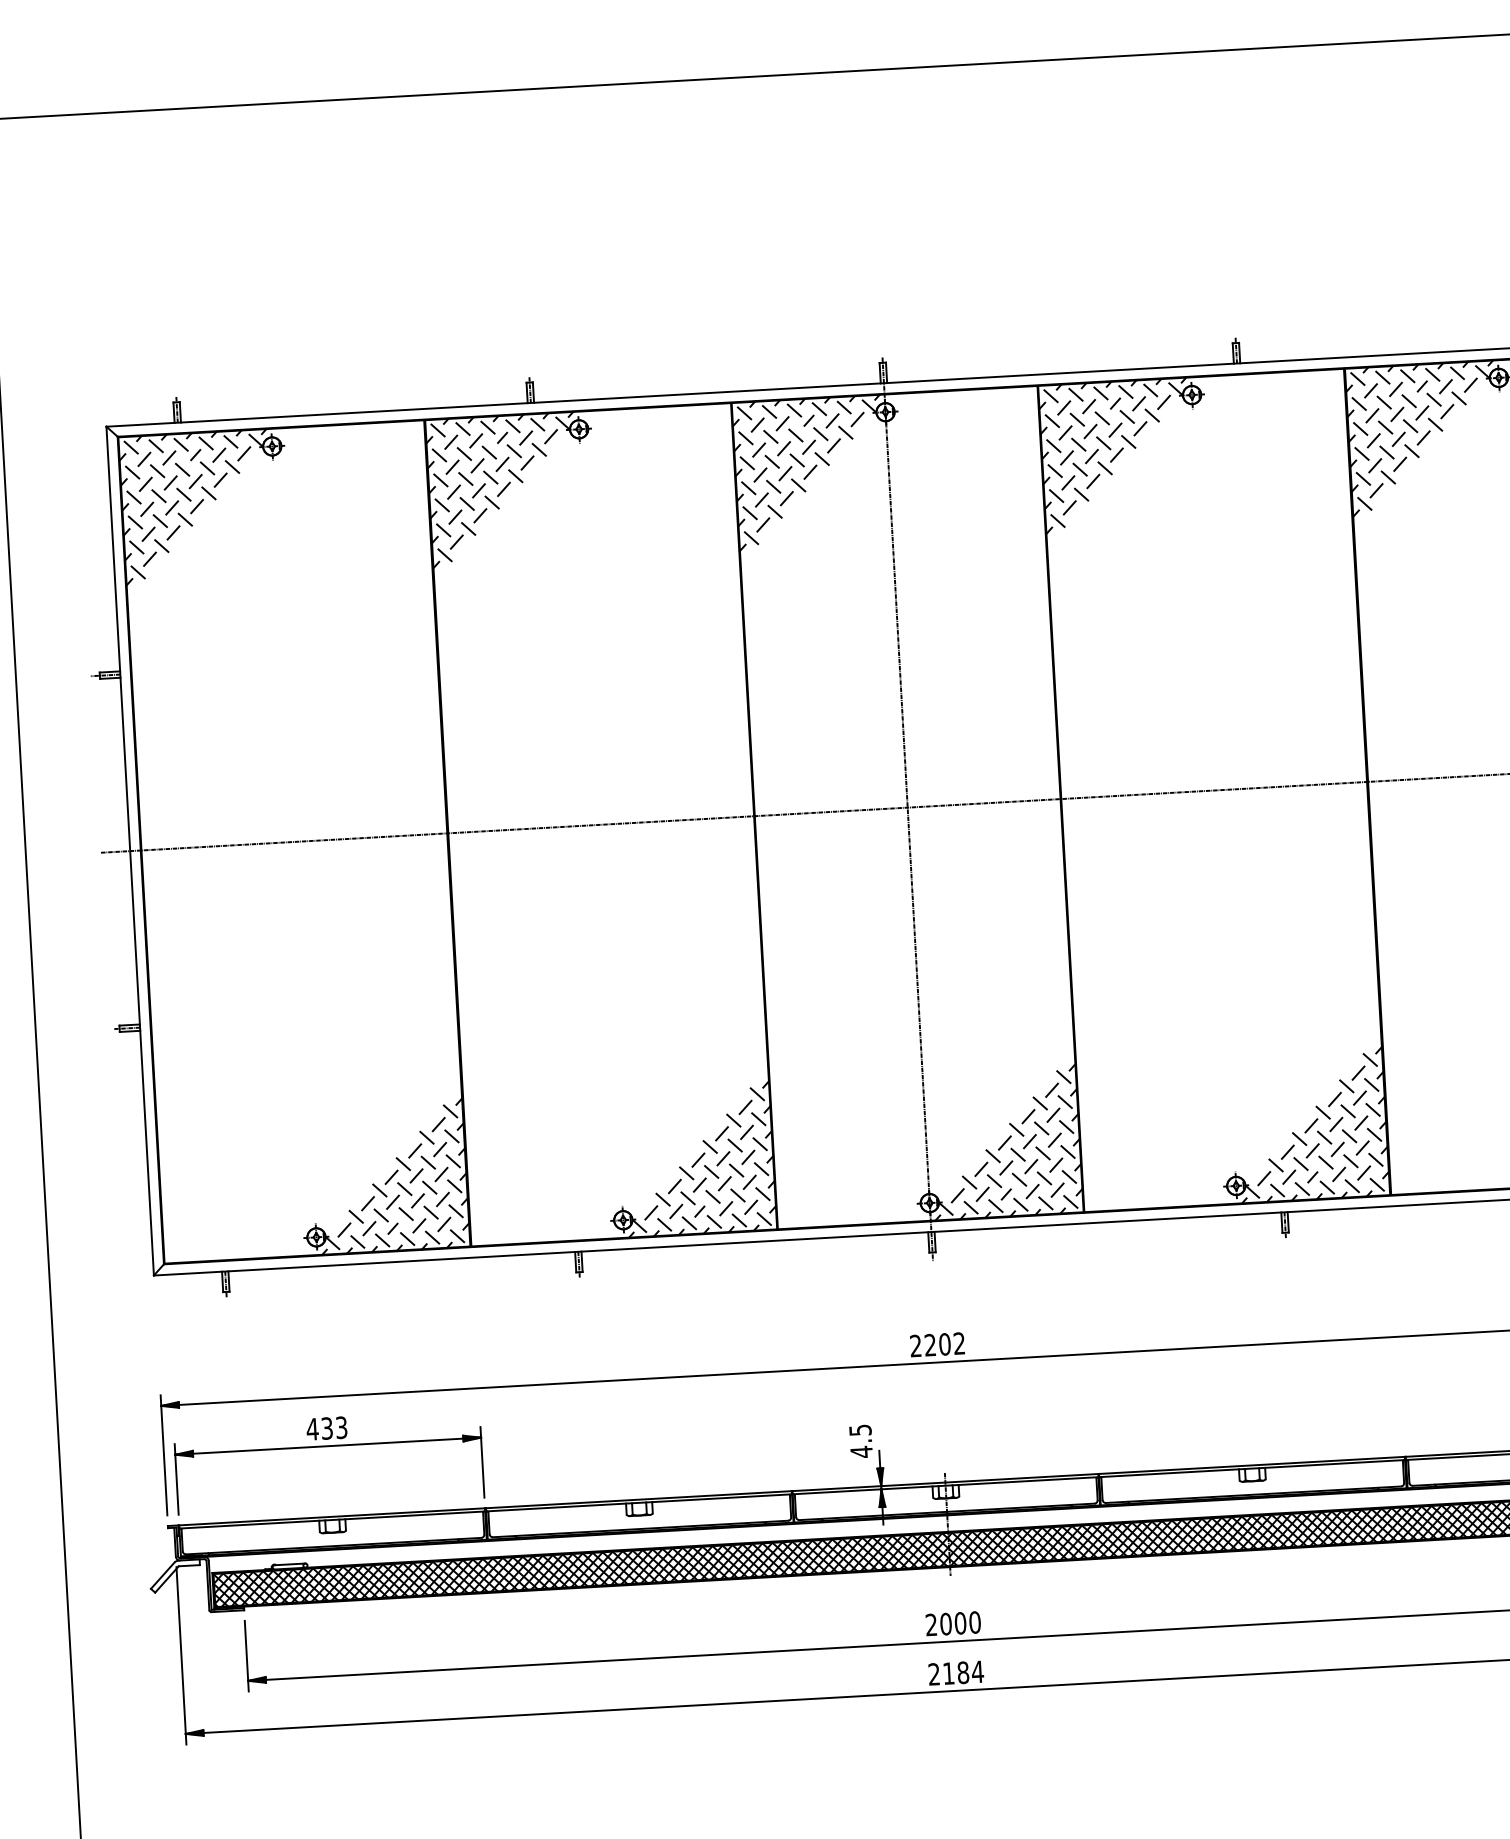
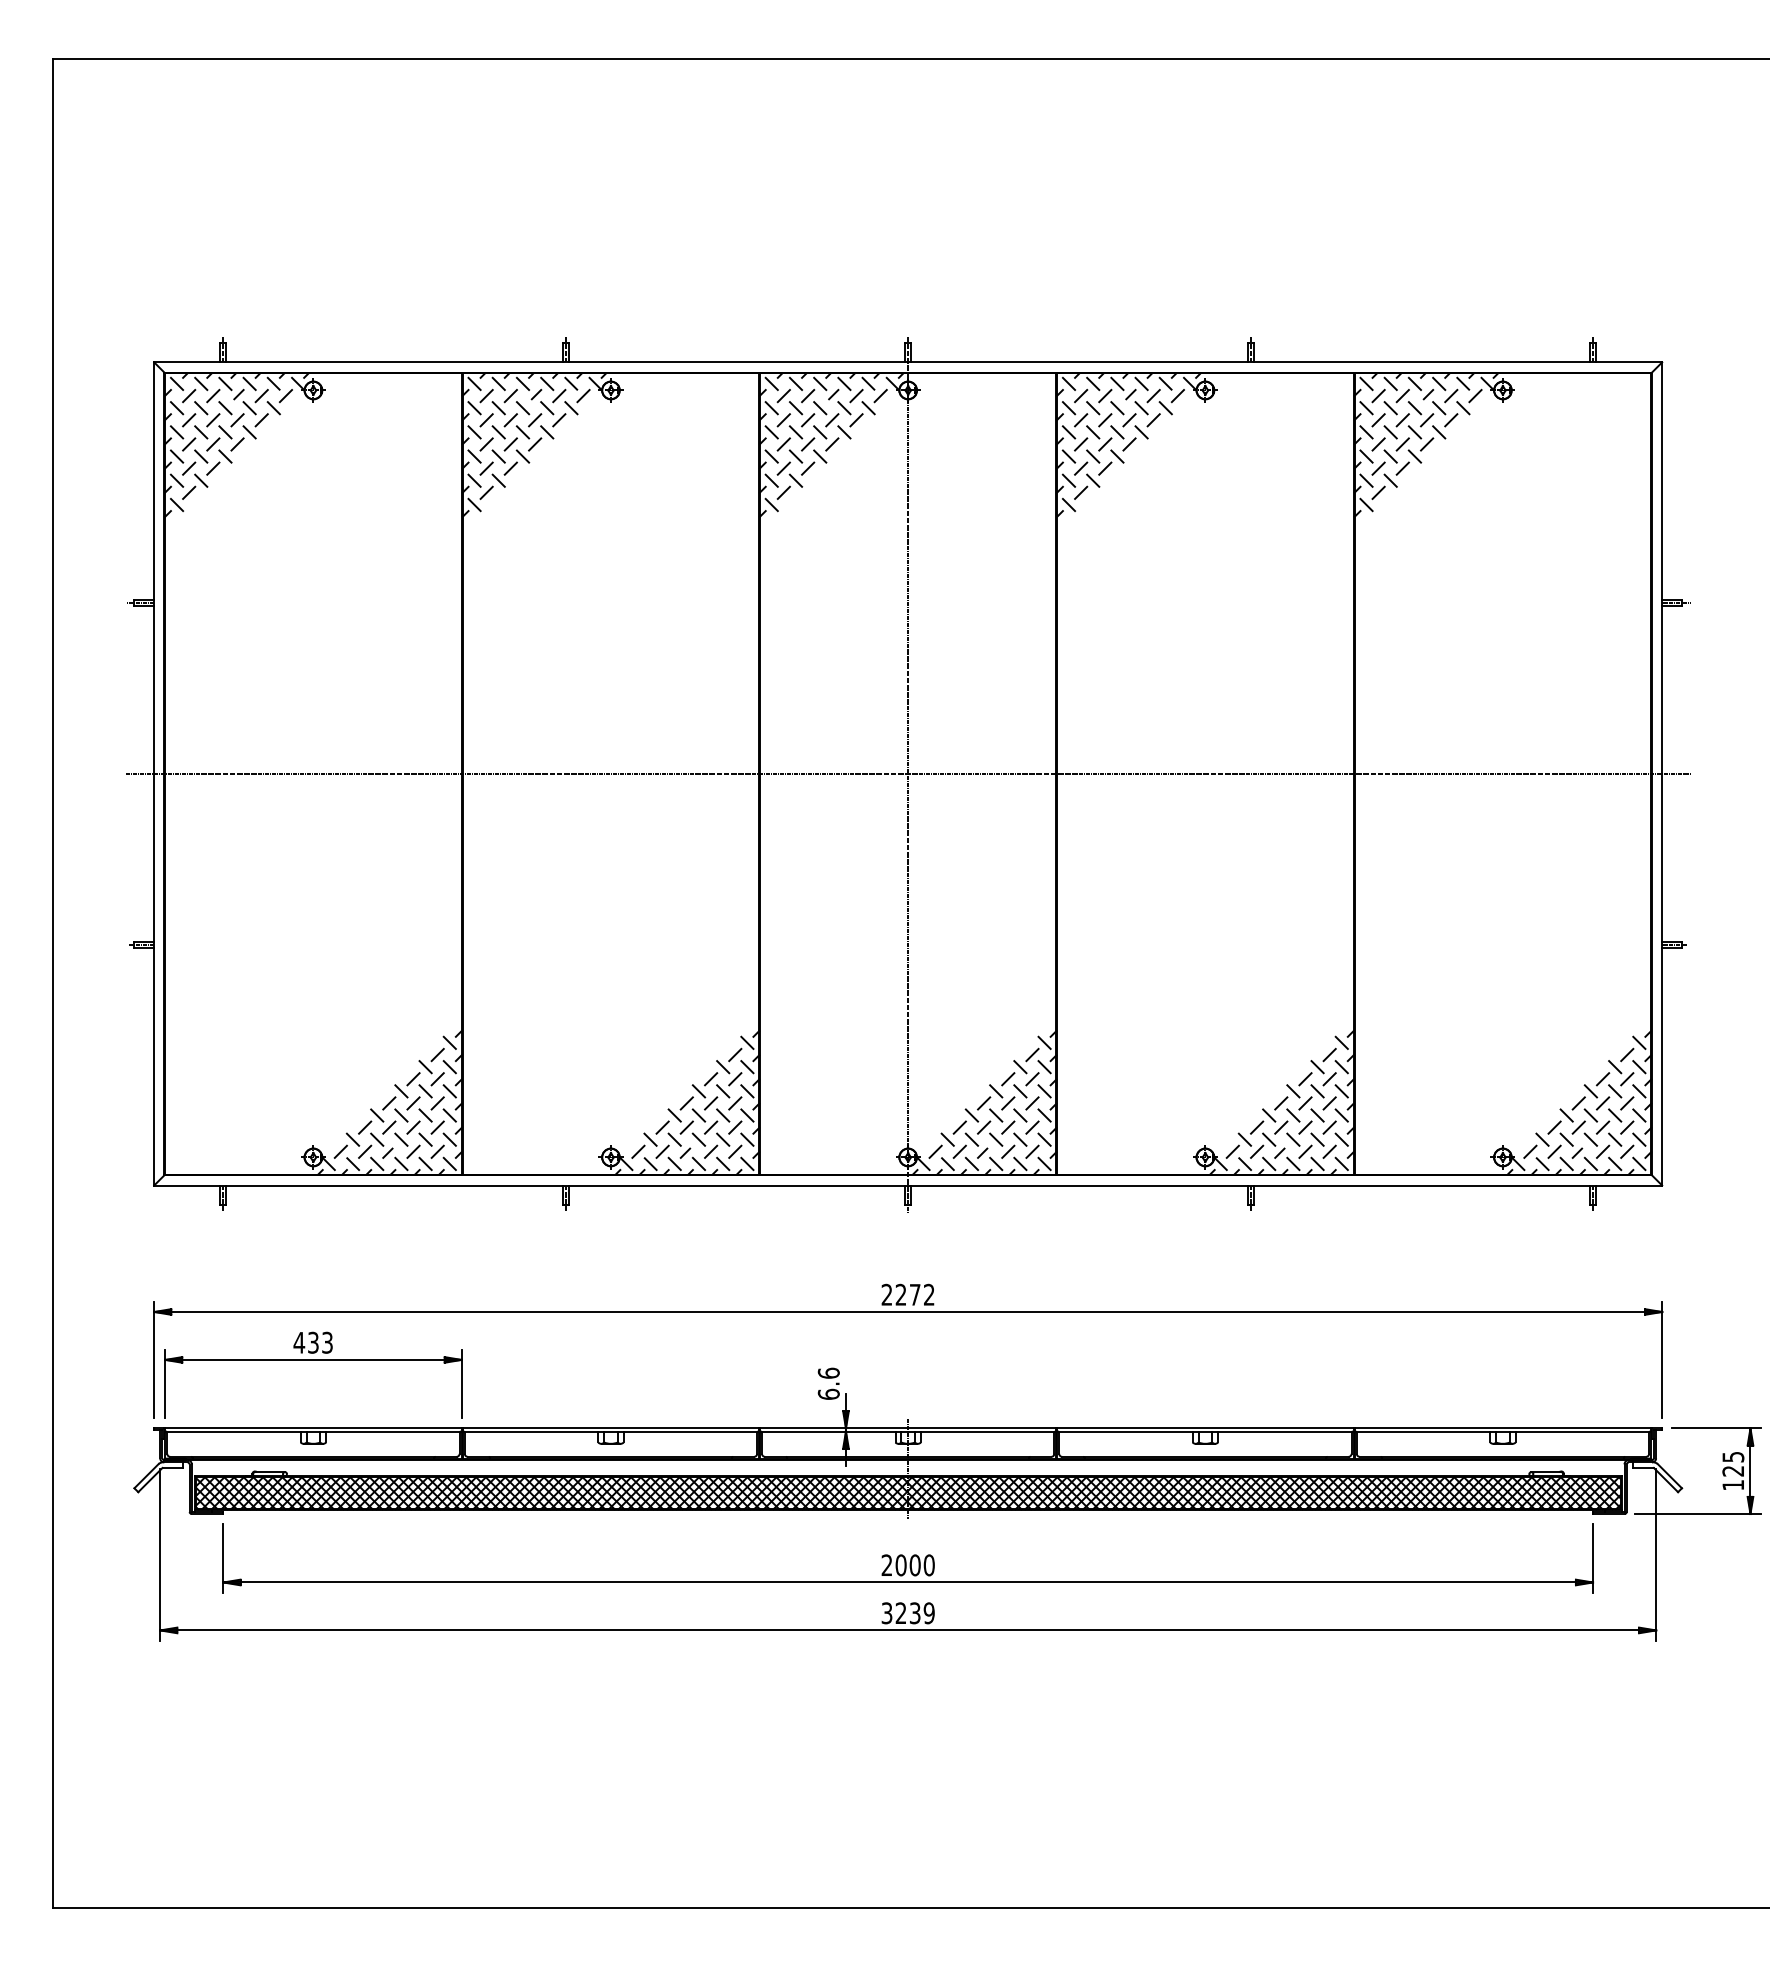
text: (944, 1344) -> (914, 1294), 2202 -> 2272
text: (860, 1440) -> (828, 1383), 4.5 -> 6.6
text: (956, 1673) -> (908, 1613), 2184 -> 3239

